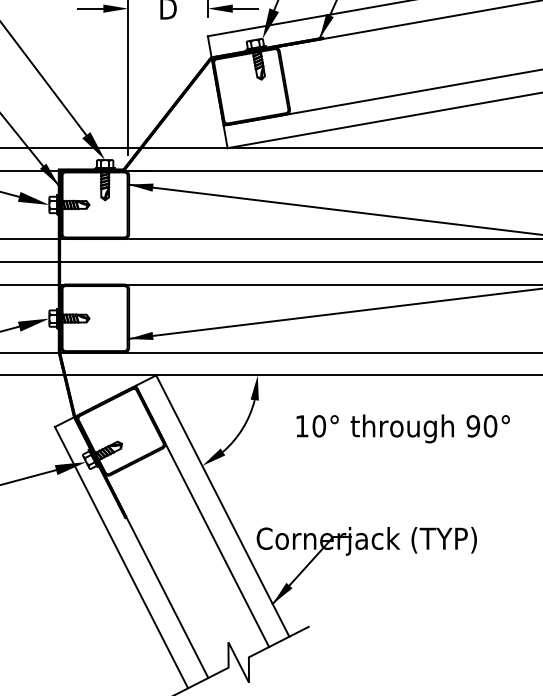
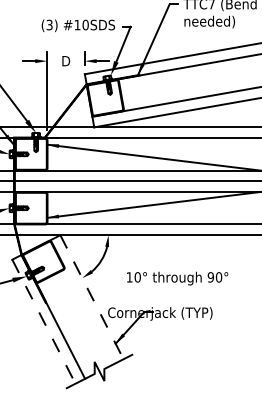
text: (402, 428) -> (177, 278), moved
line: (221, 506) -> (91, 297), solid -> dashed
line: (200, 517) -> (81, 302), removed
line: (120, 557) -> (43, 321), solid -> dashed

